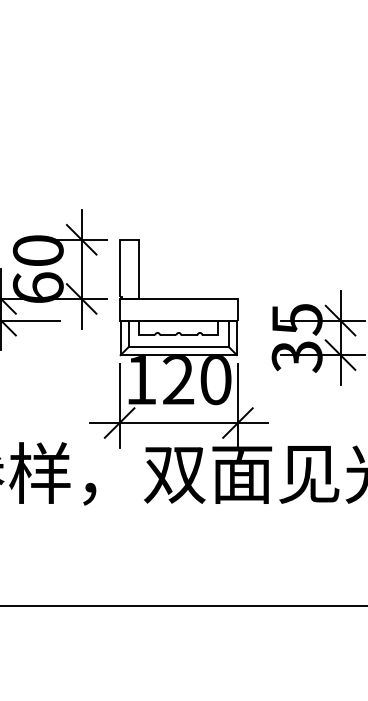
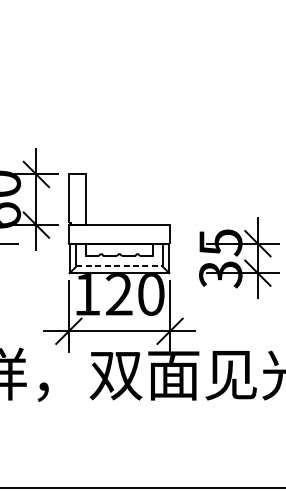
line: (179, 347) -> (120, 266), solid -> dashed

